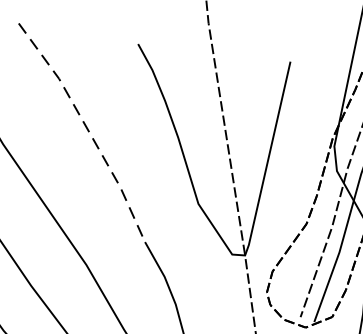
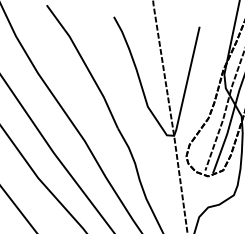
line: (87, 130) -> (85, 65), dashed -> solid

